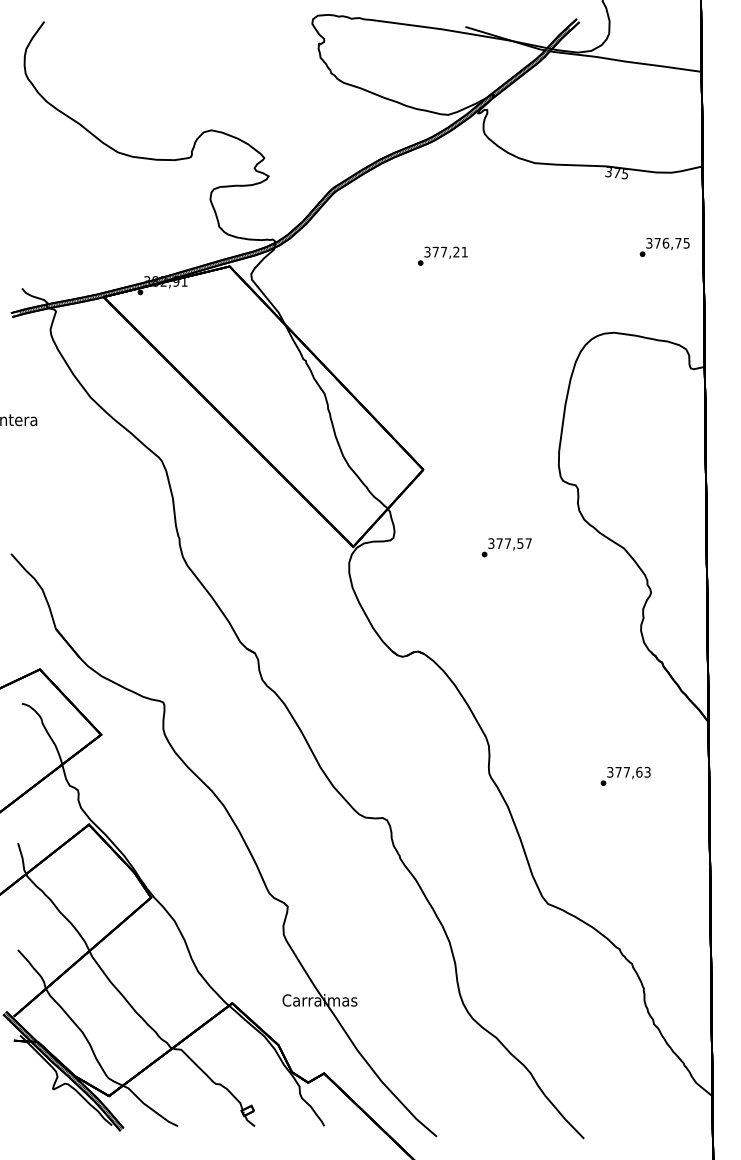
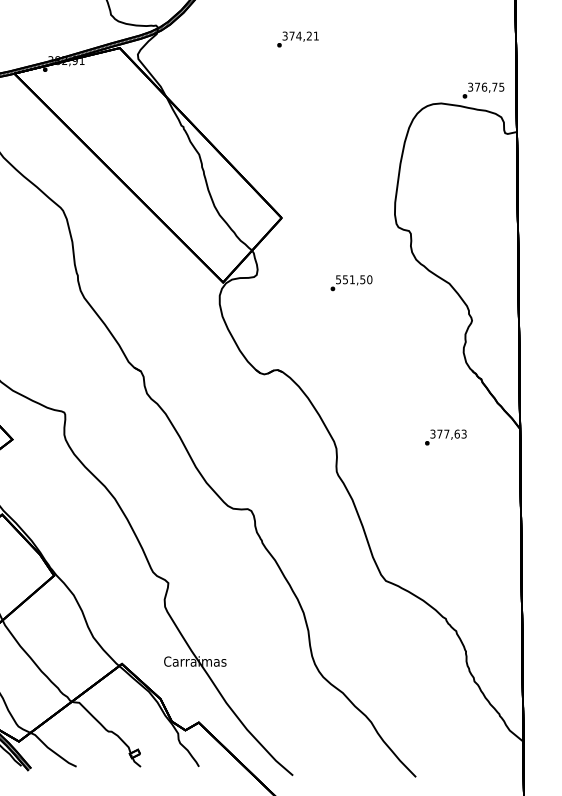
text: (664, 246) -> (483, 89), moved
text: (443, 251) -> (298, 35), 377,21 -> 374,21
text: (509, 543) -> (353, 279), 377,57 -> 551,50
text: (625, 776) -> (445, 437), moved

